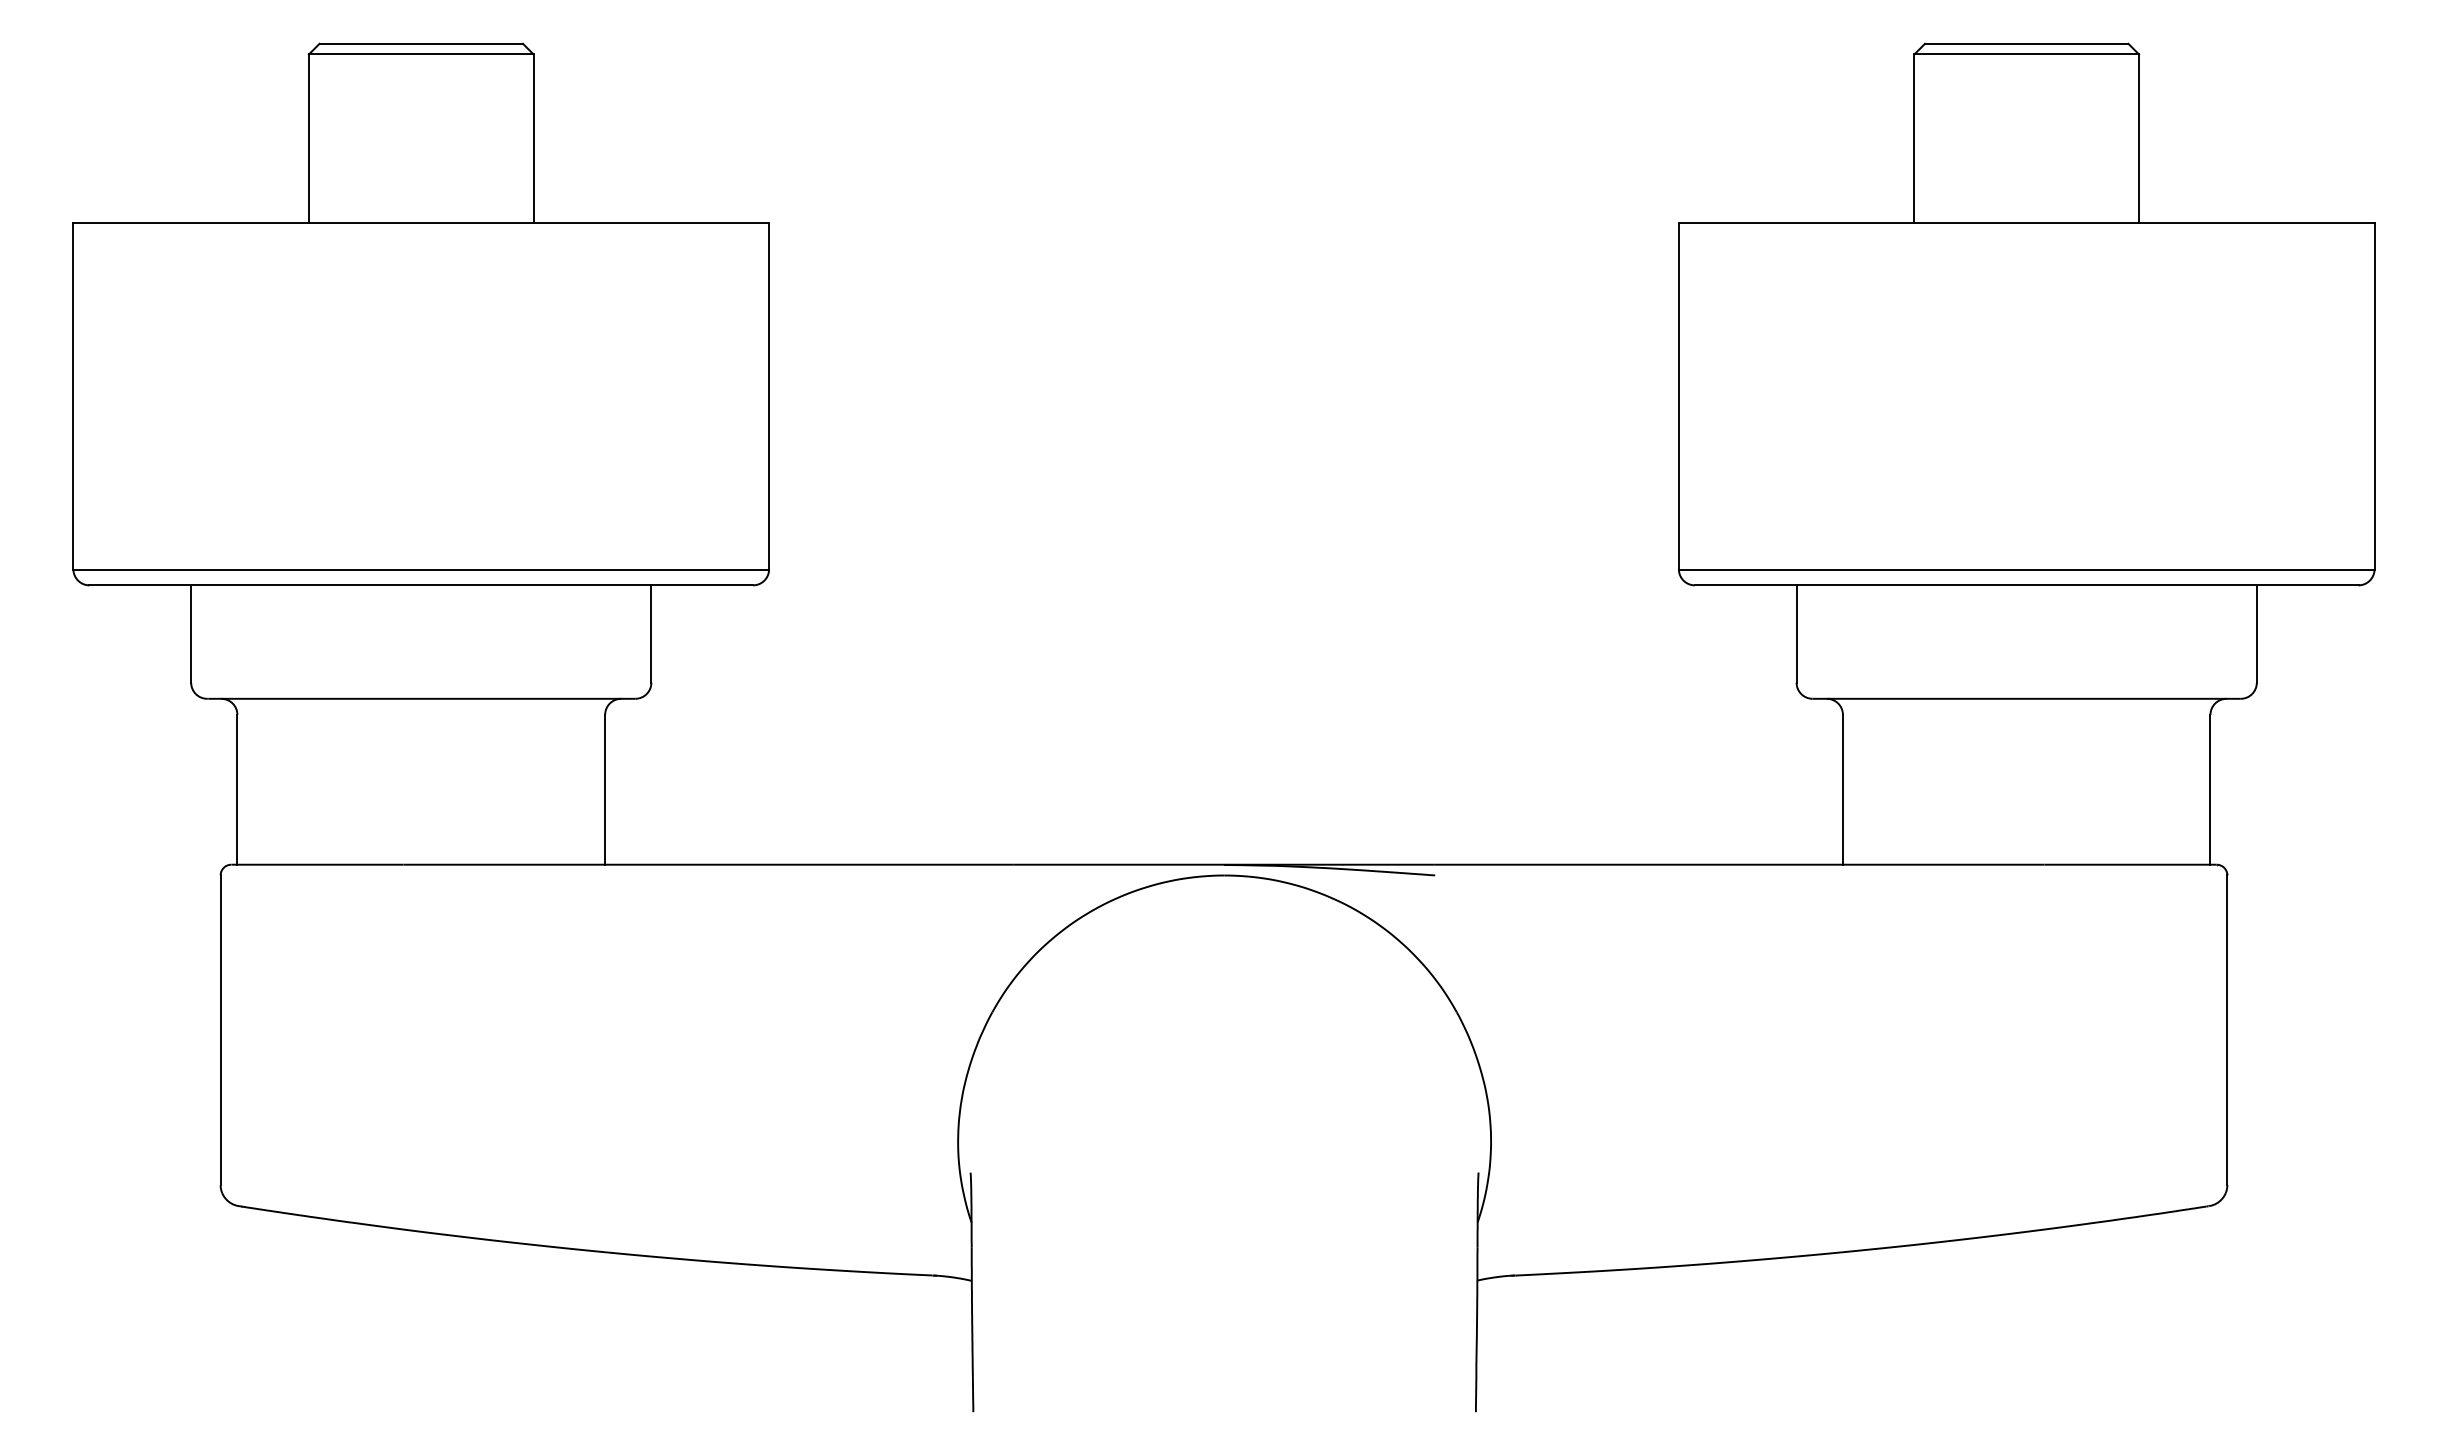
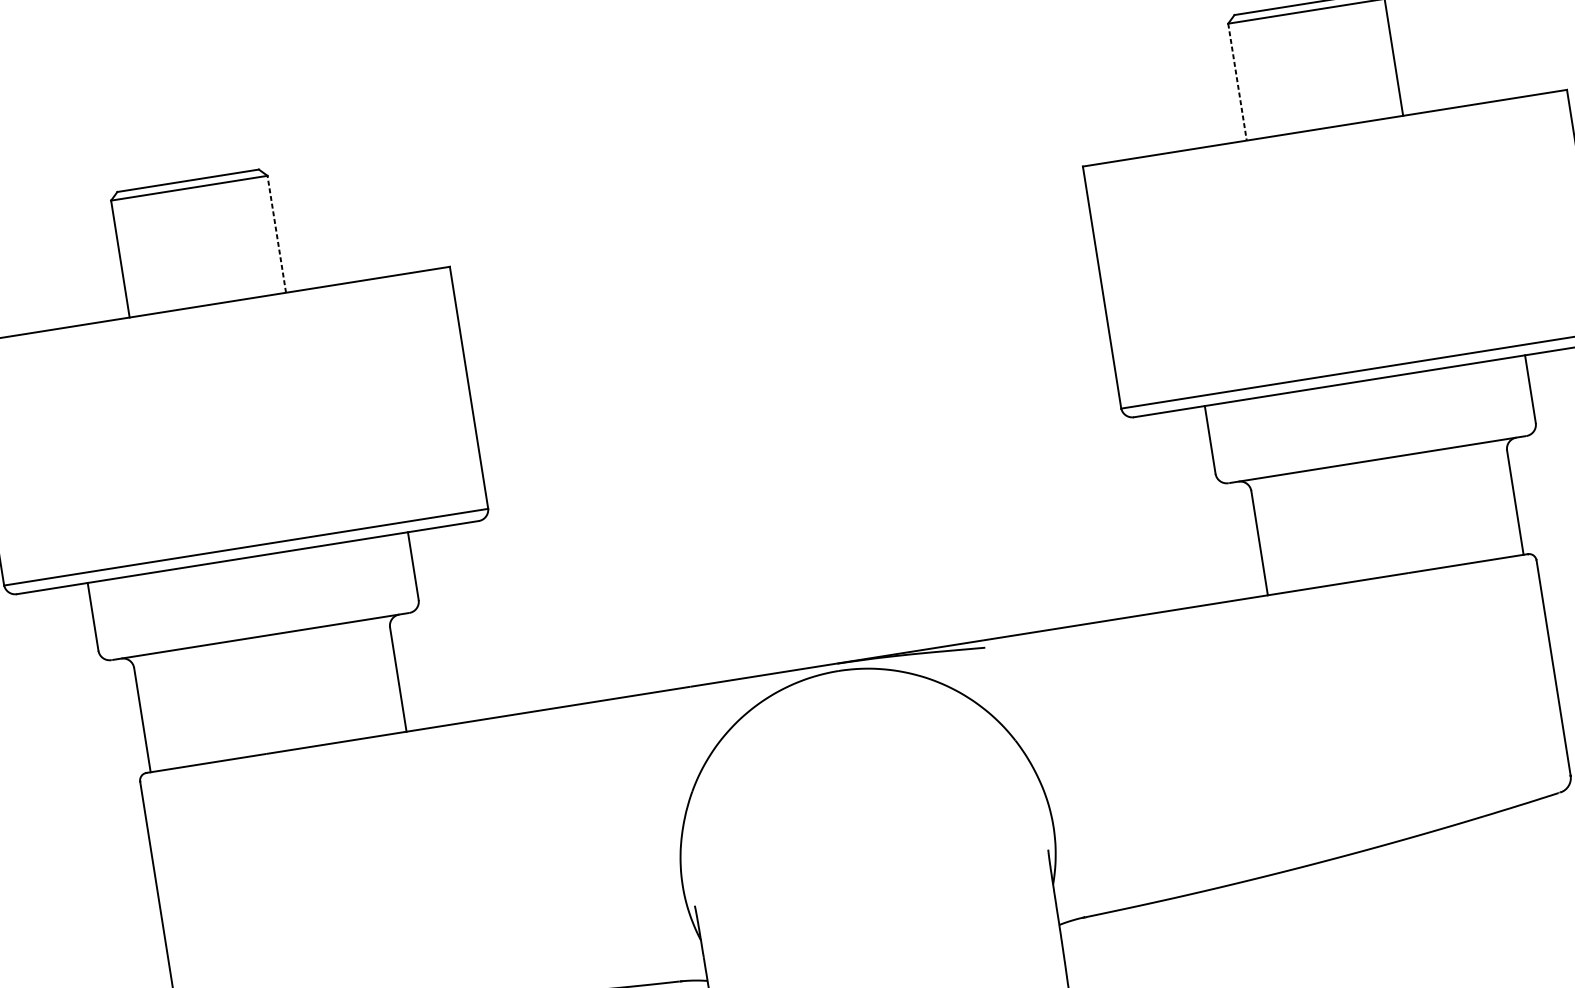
line: (533, 138) -> (276, 234), solid -> dashed
line: (1914, 139) -> (1237, 82), solid -> dashed

